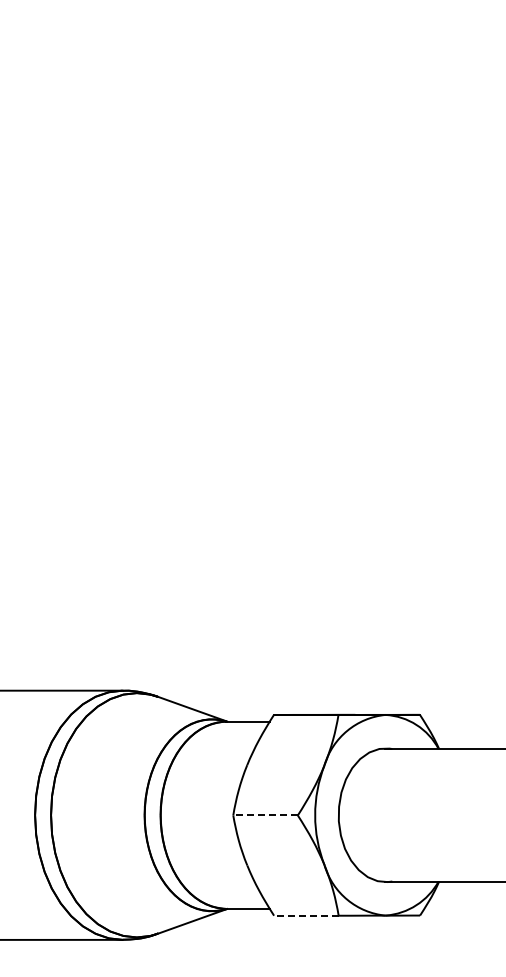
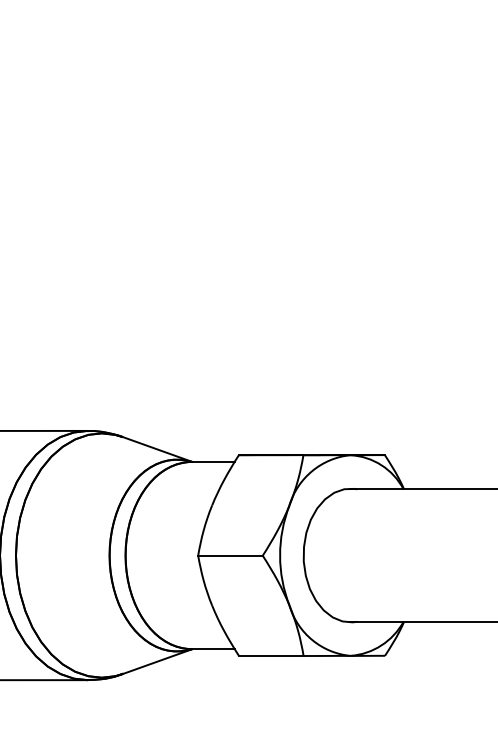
line: (265, 815) -> (230, 555), dashed -> solid
line: (305, 915) -> (270, 655), dashed -> solid

